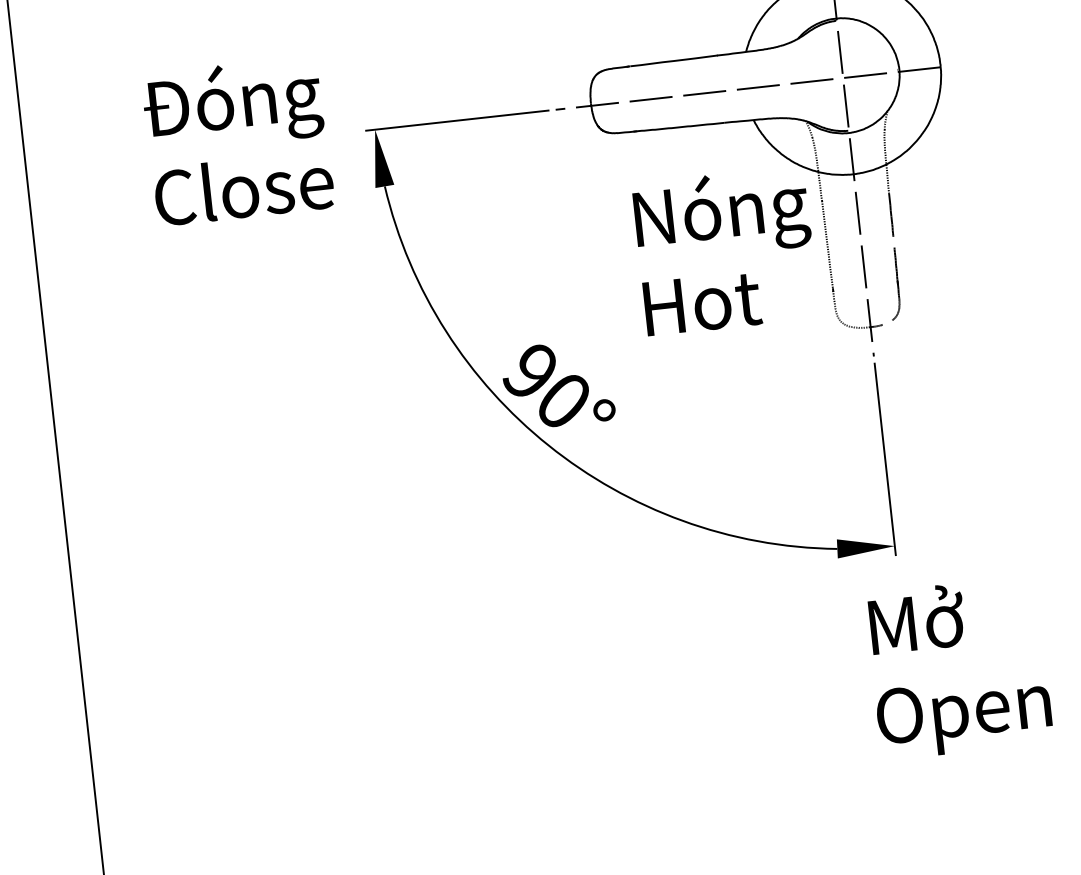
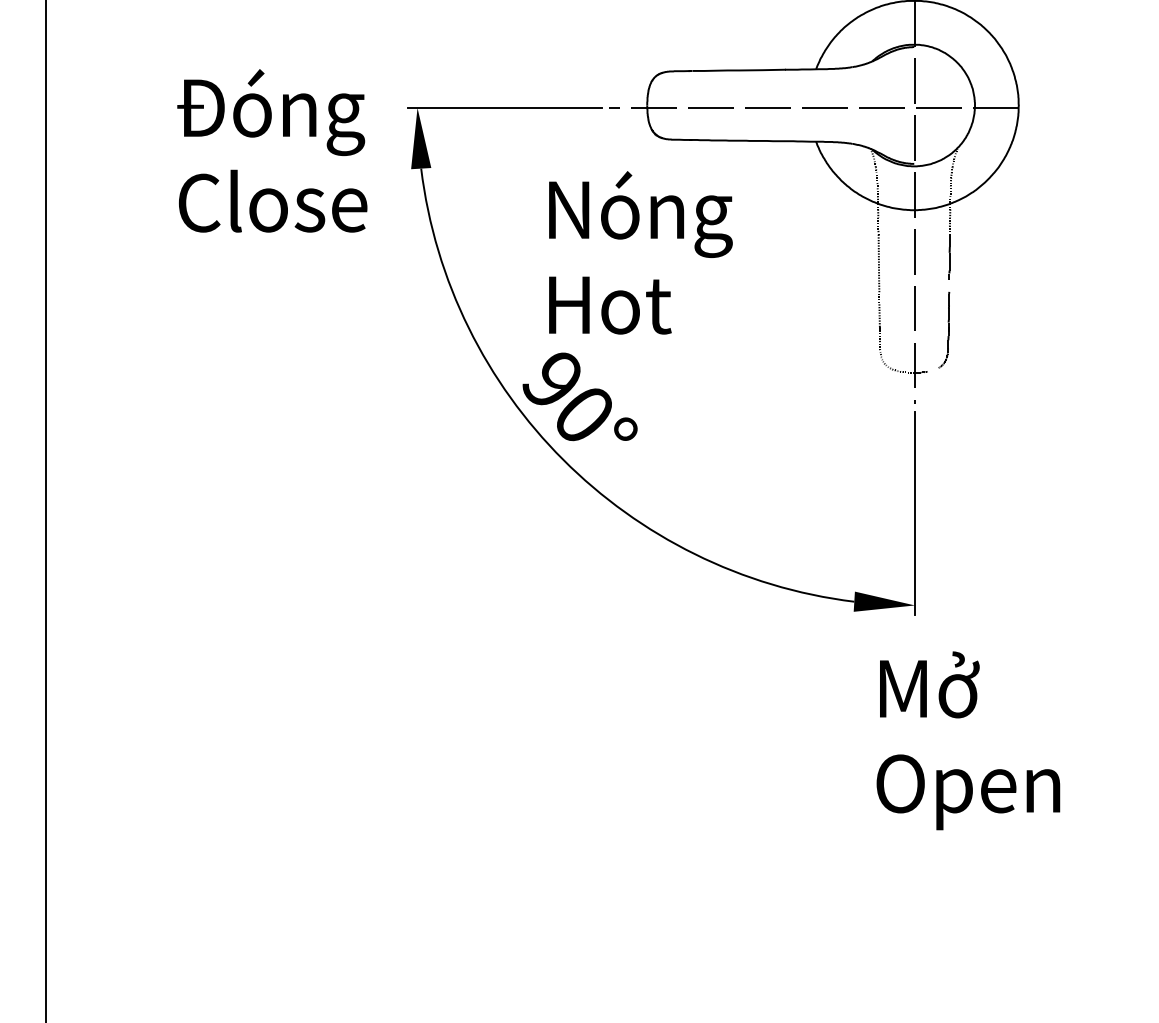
text: (238, 140) -> (272, 150), moved
text: (725, 250) -> (640, 252), moved

